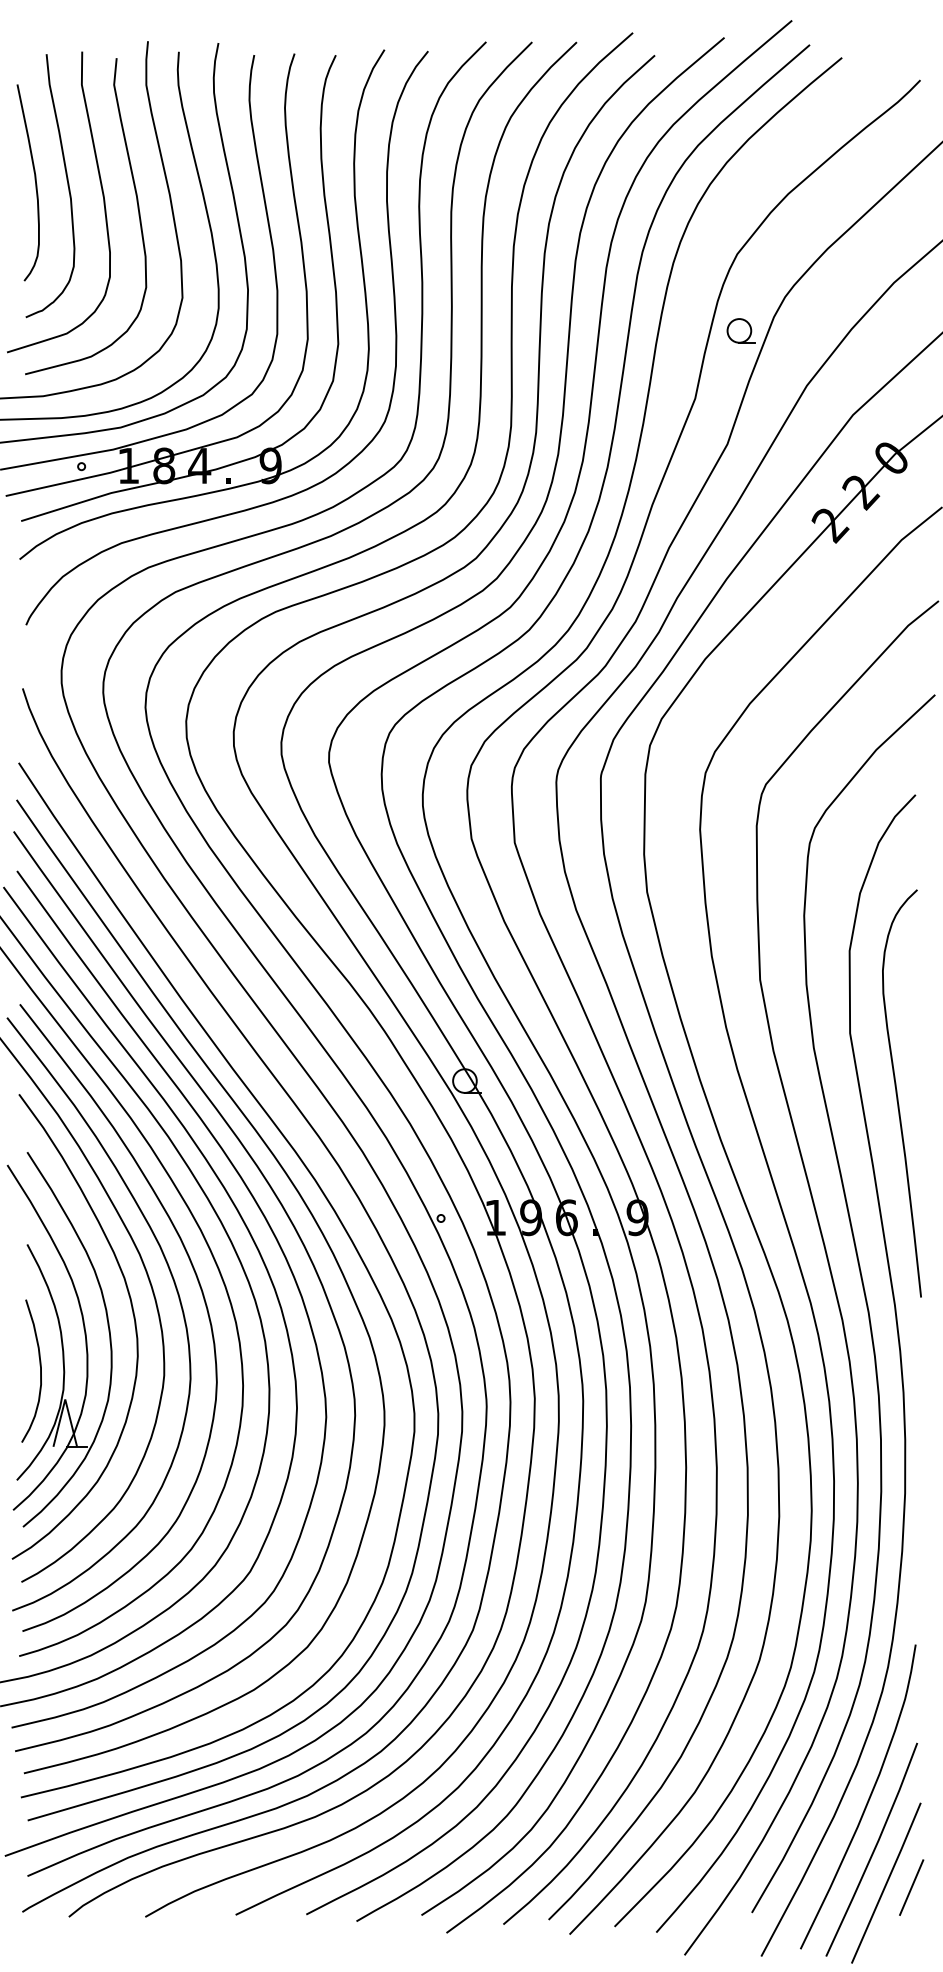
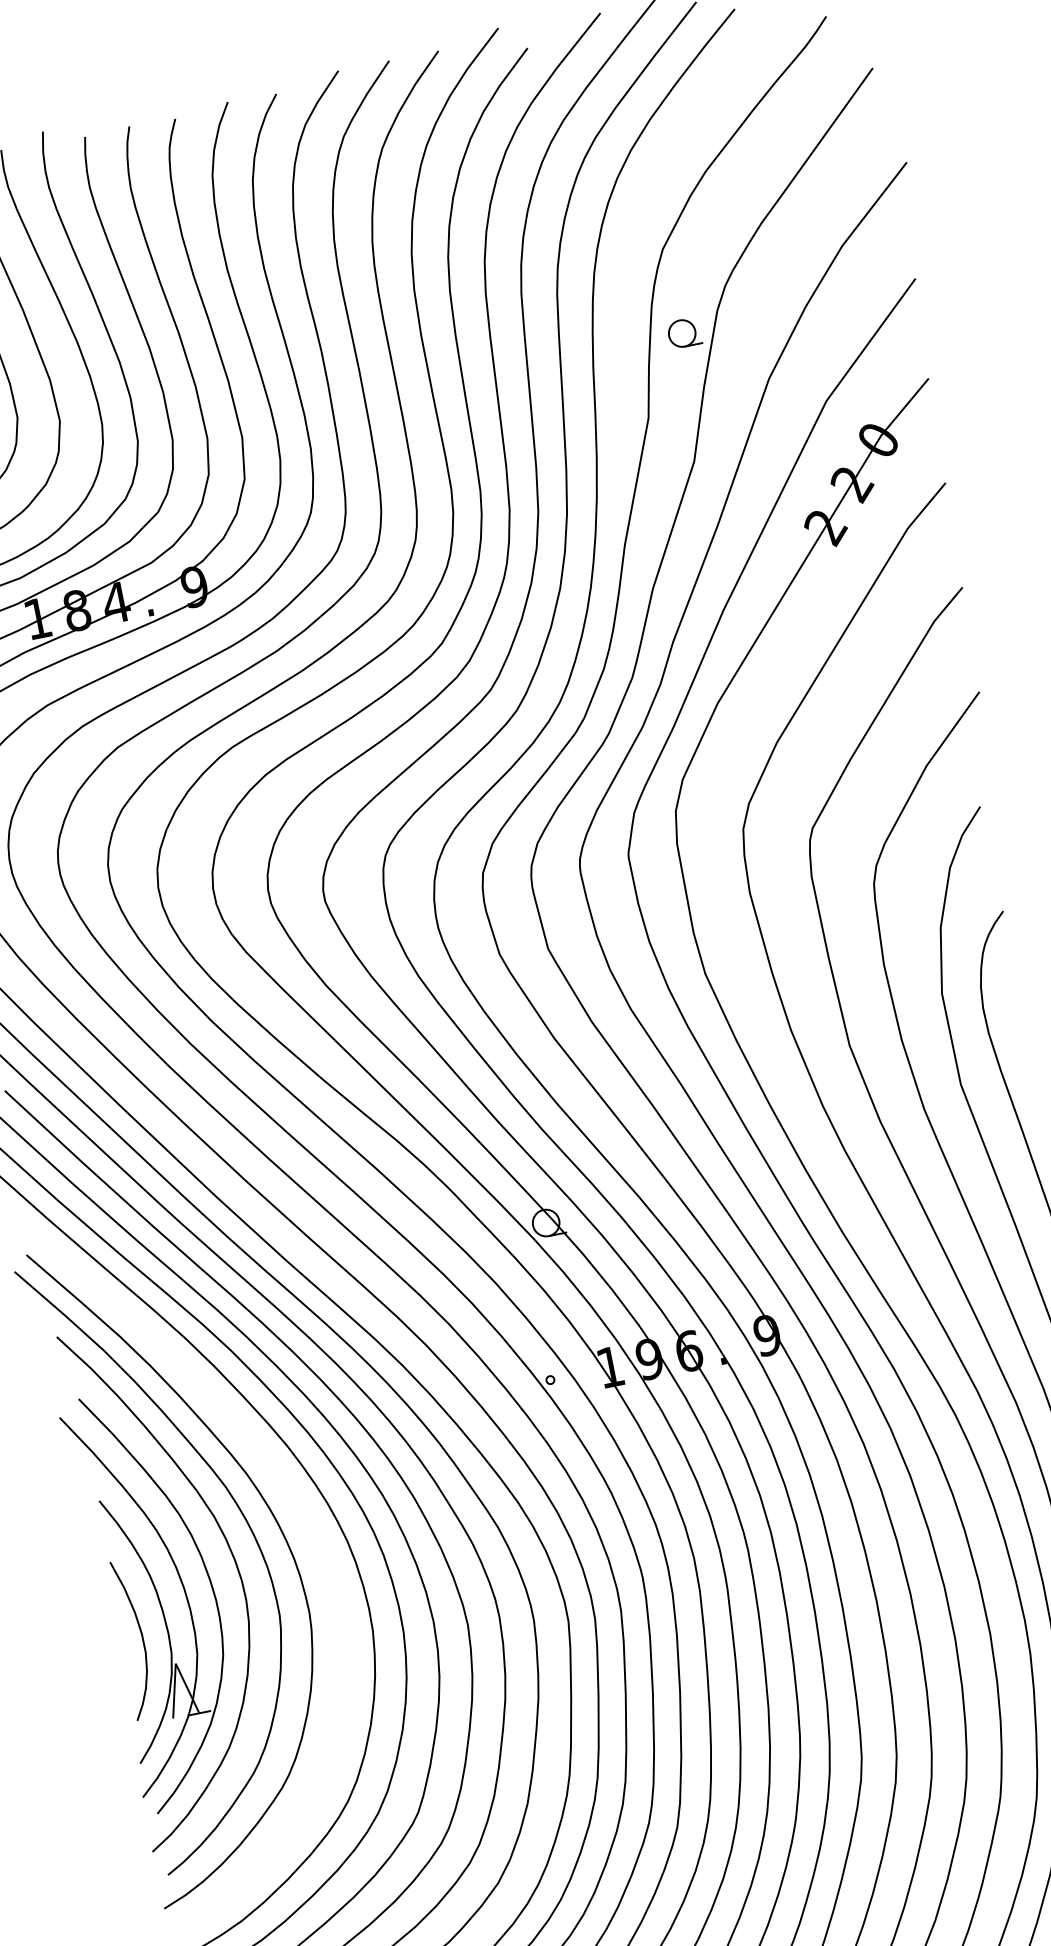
curve: (199, 1287) -> (299, 1510), removed

